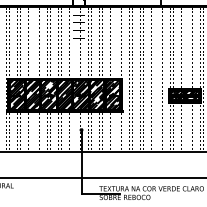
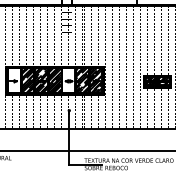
hatch: (17, 94) -> (14, 80), removed
hatch: (80, 94) -> (68, 80), removed

